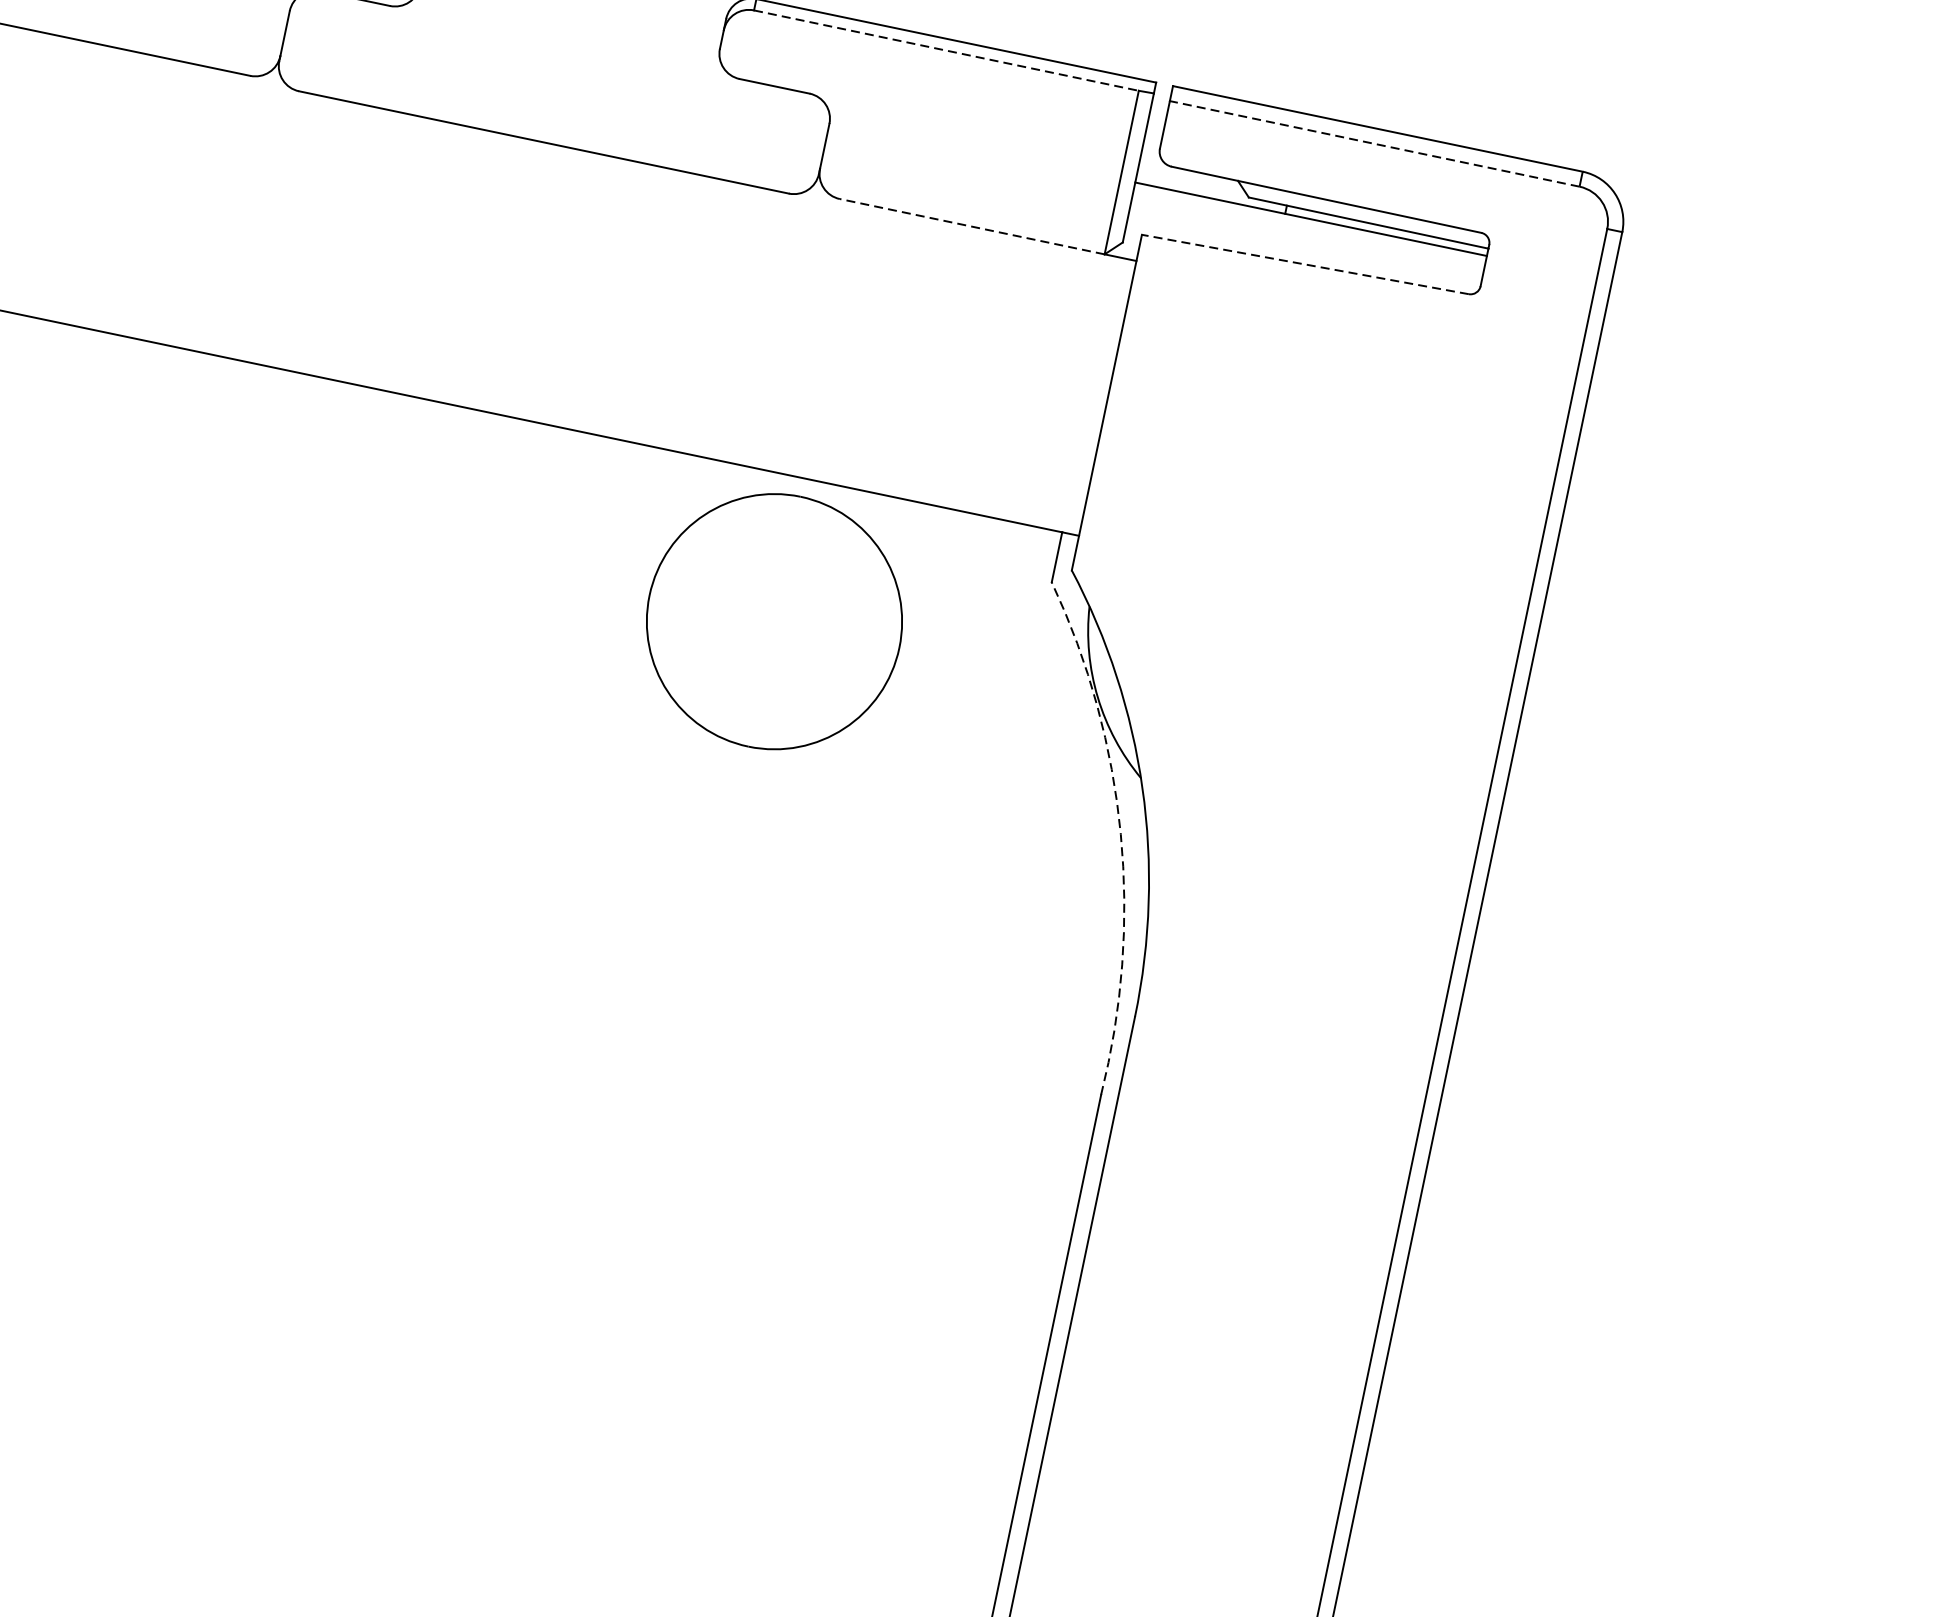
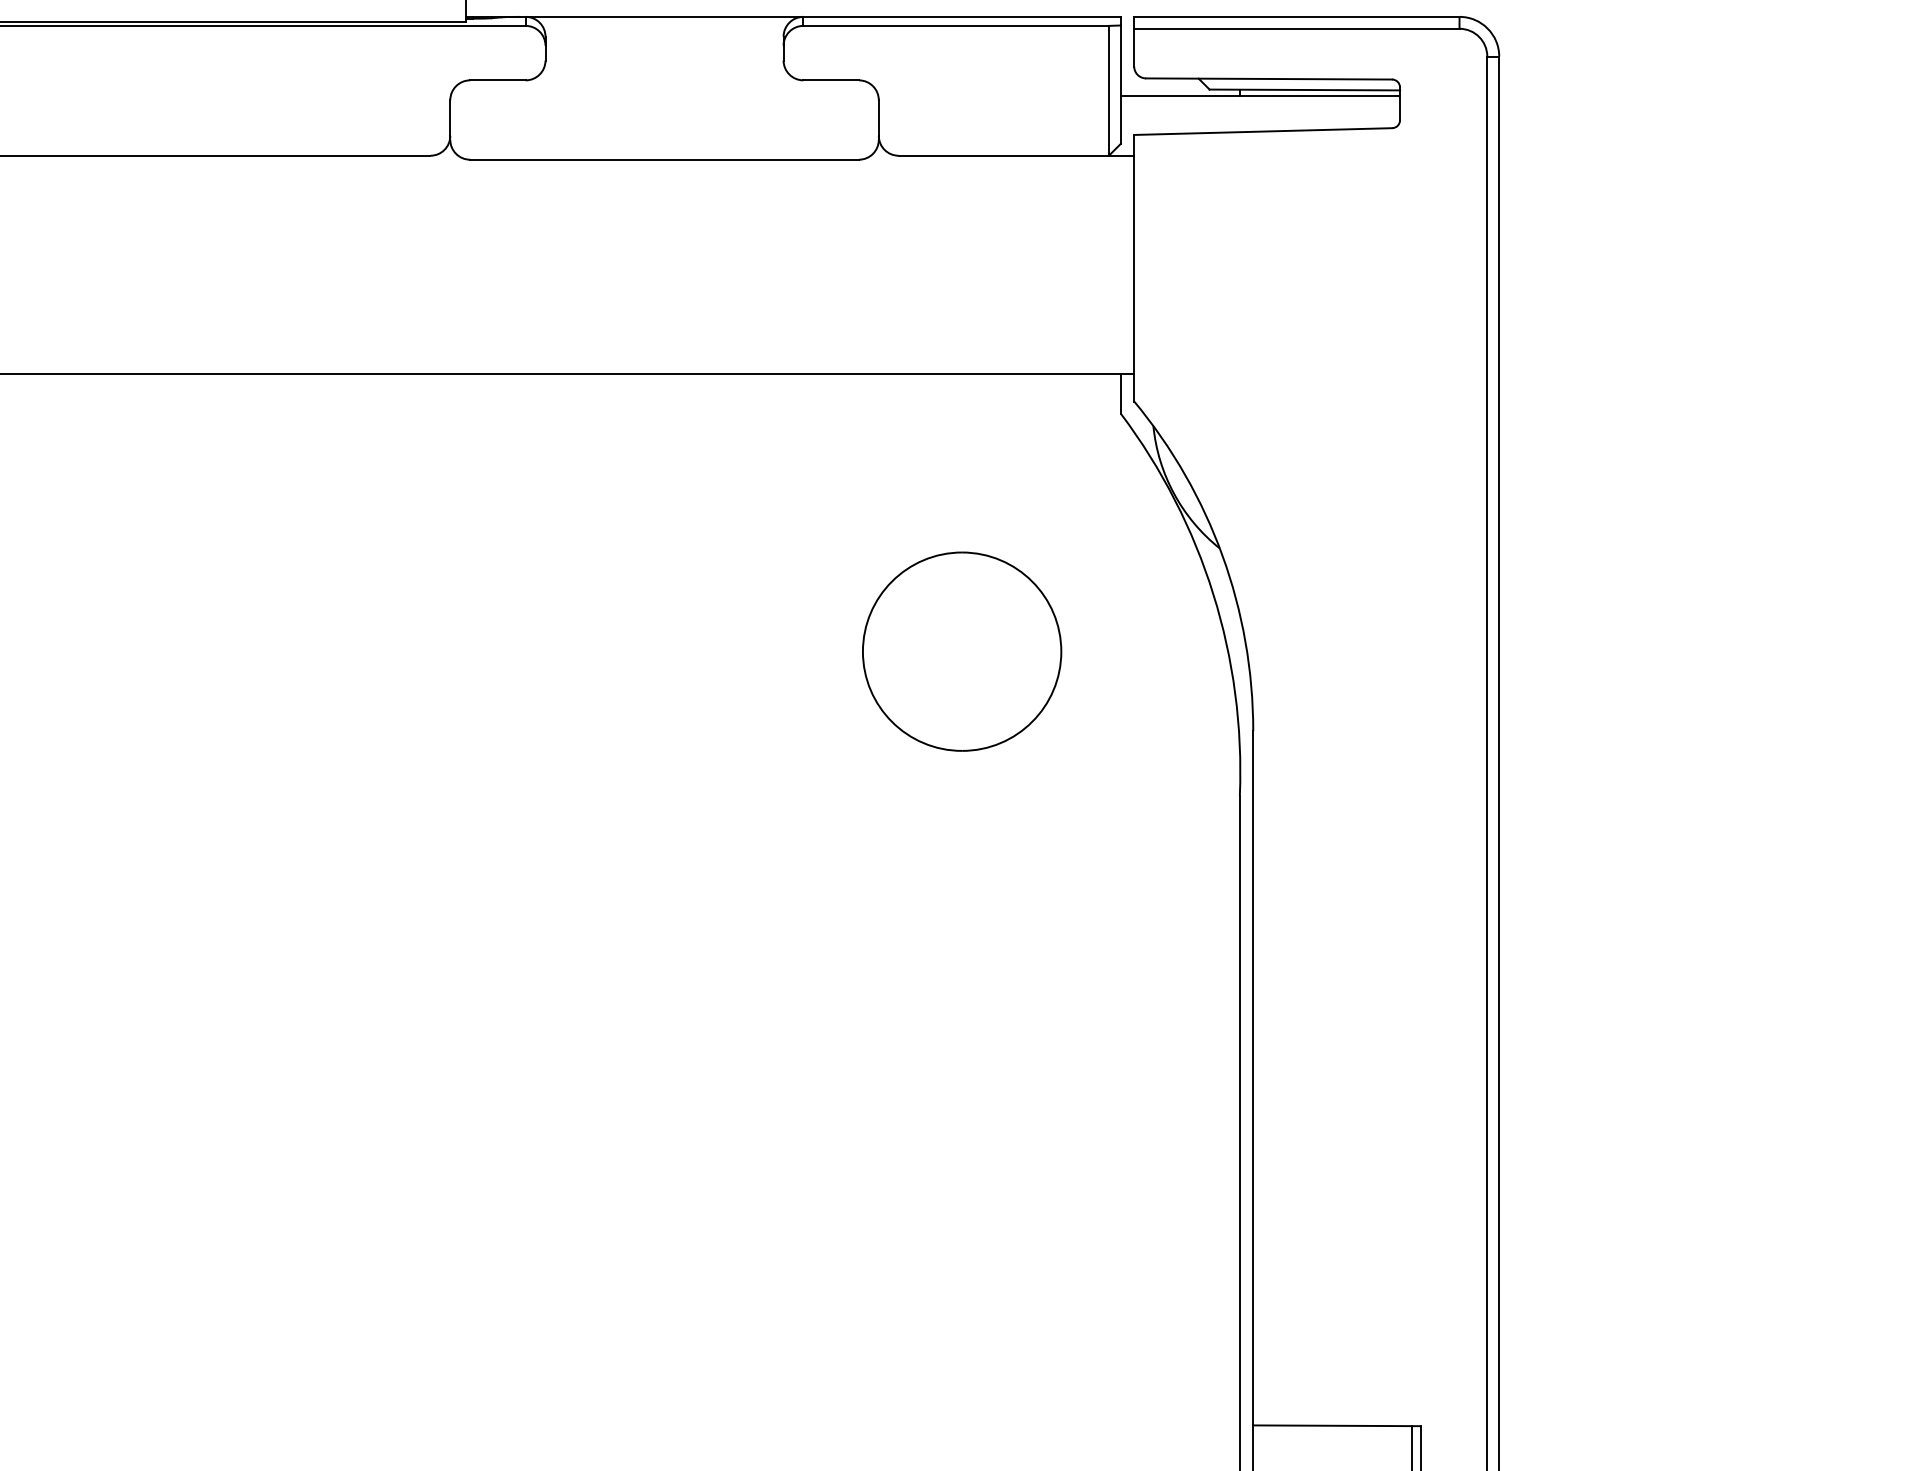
line: (946, 50) -> (956, 25), dashed -> solid
line: (1374, 143) -> (1296, 28), dashed -> solid
line: (971, 226) -> (1003, 155), dashed -> solid
line: (1304, 264) -> (1262, 131), dashed -> solid
part: (775, 621) -> (962, 651), moved
arc: (1120, 834) -> (1213, 594), dashed -> solid

